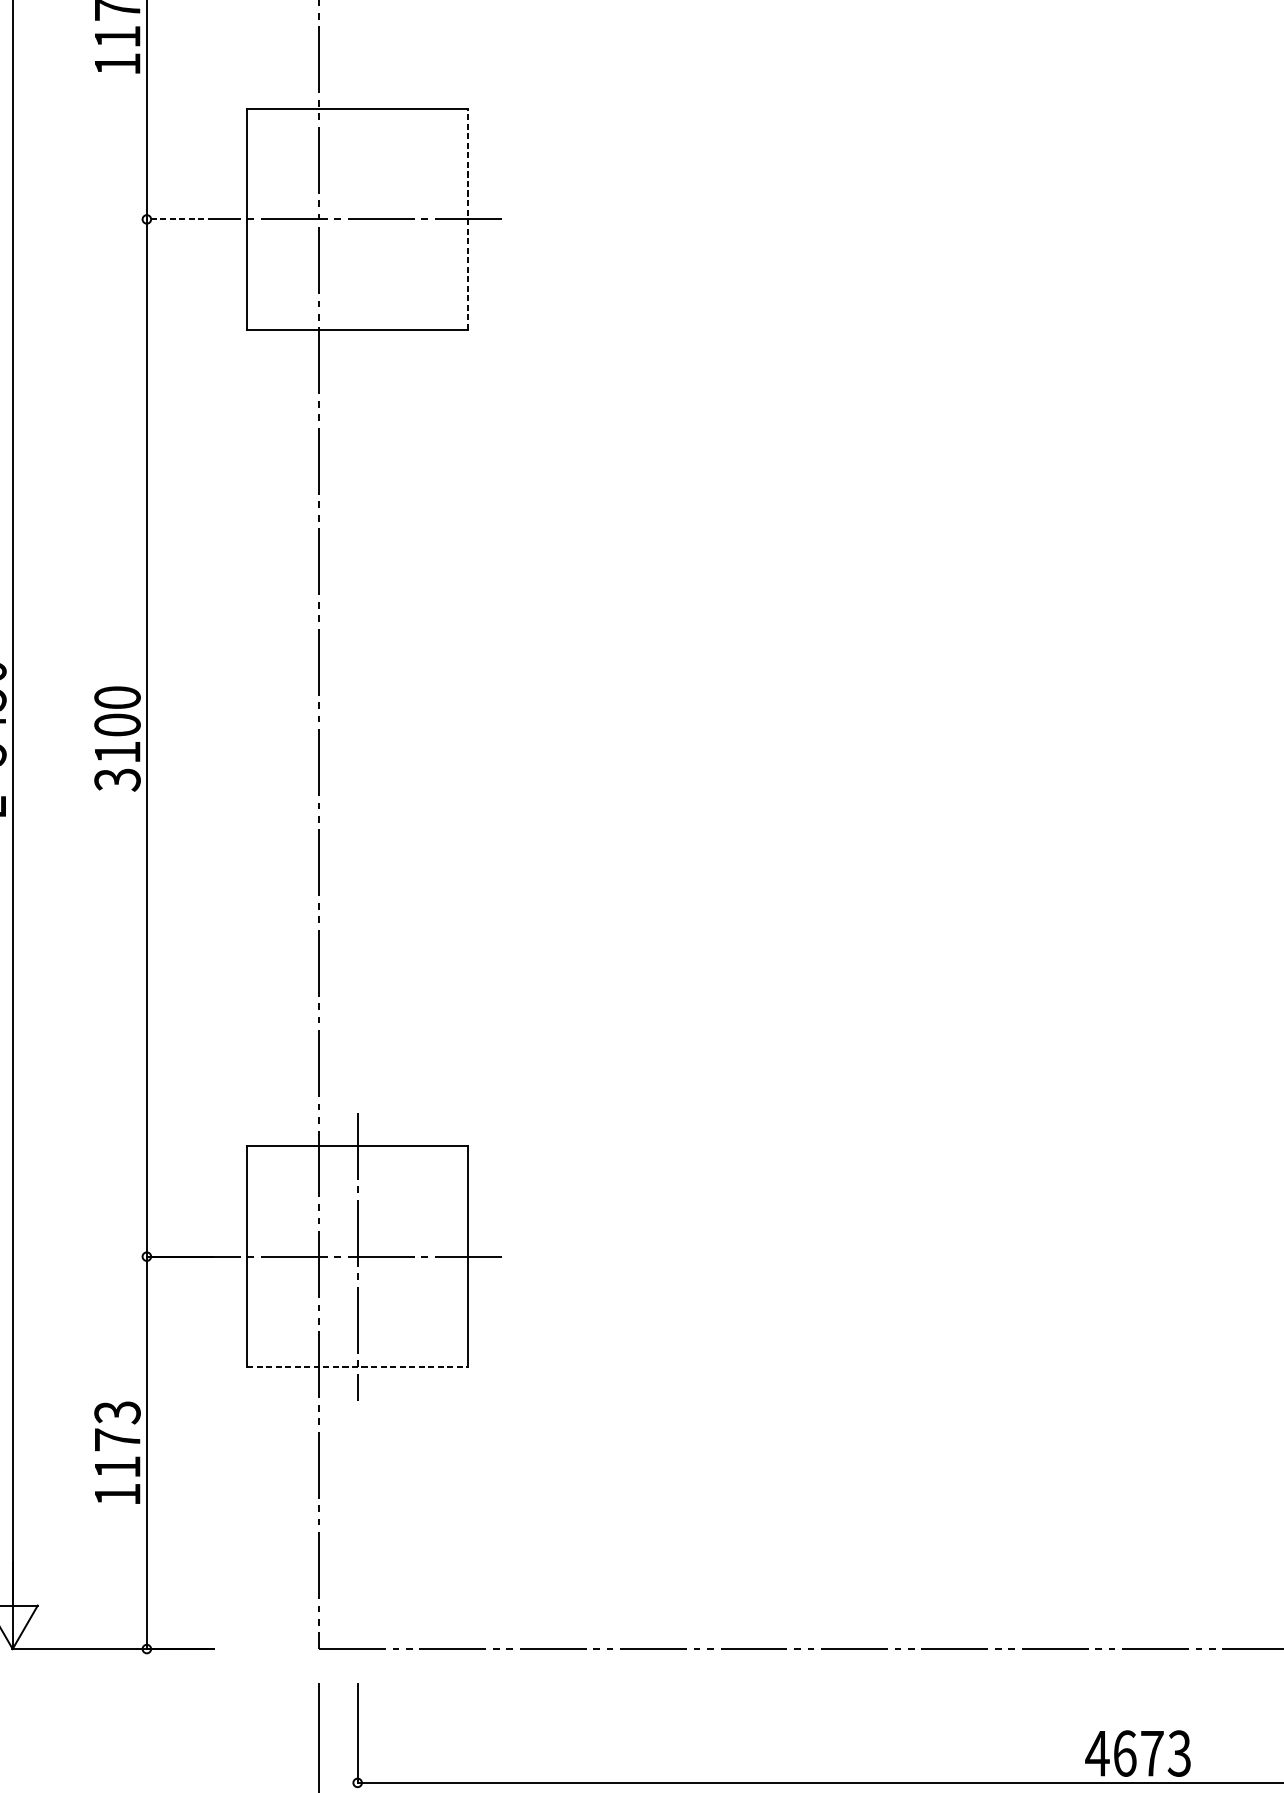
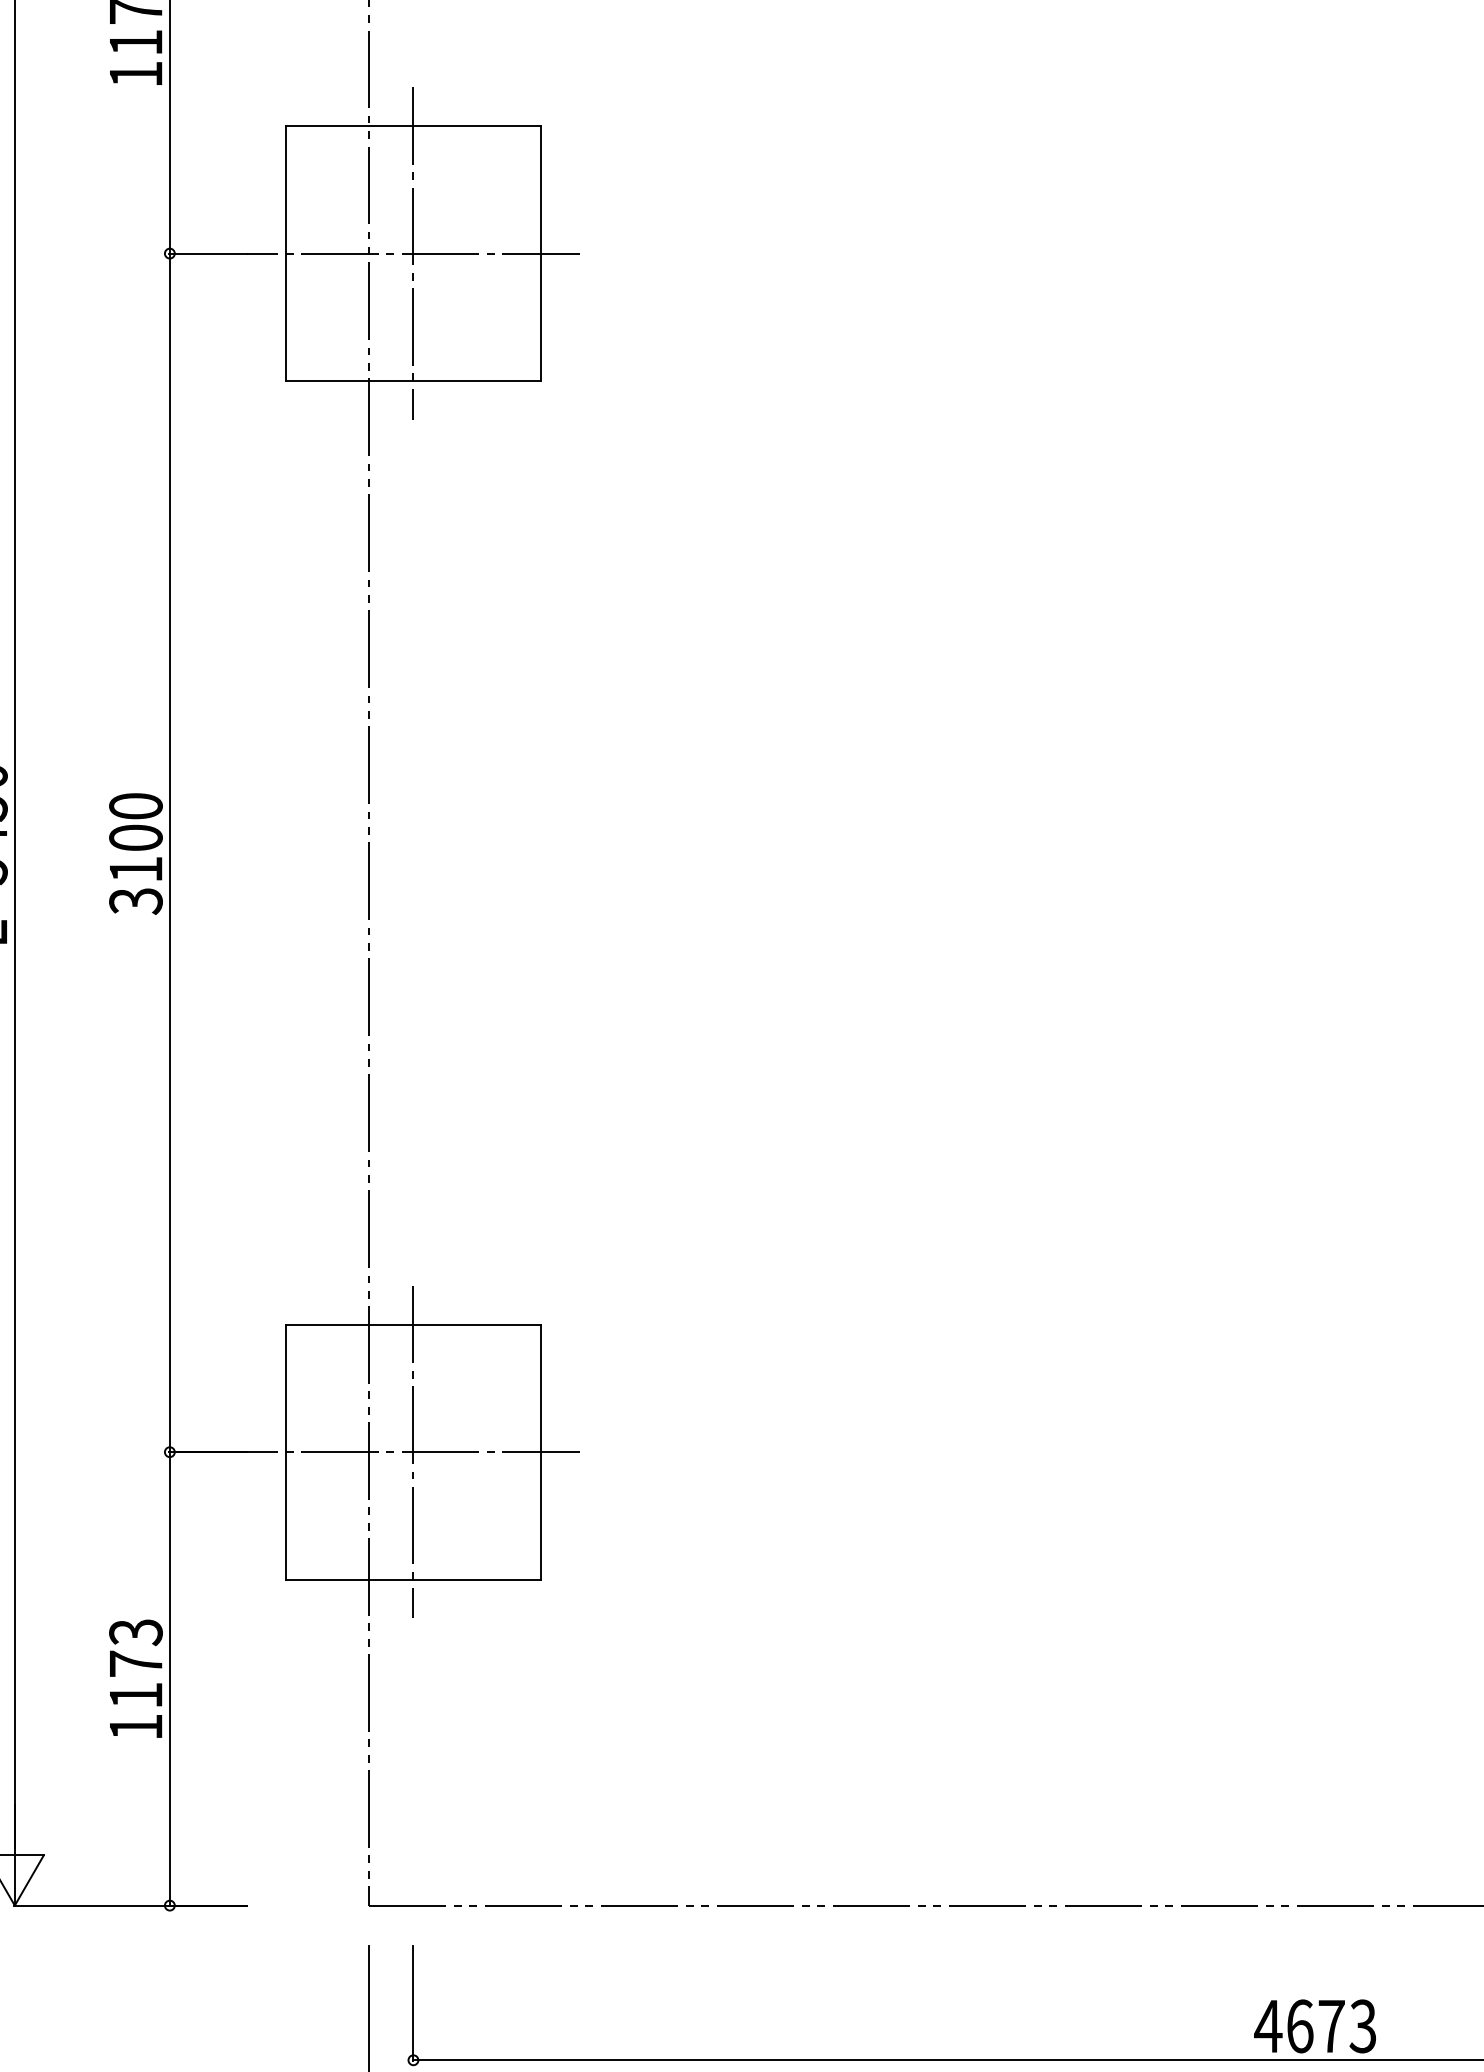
line: (180, 219) -> (208, 253), dashed -> solid
line: (357, 219) -> (413, 253), added
line: (468, 219) -> (541, 253), dashed -> solid
line: (357, 1366) -> (413, 1579), dashed -> solid

